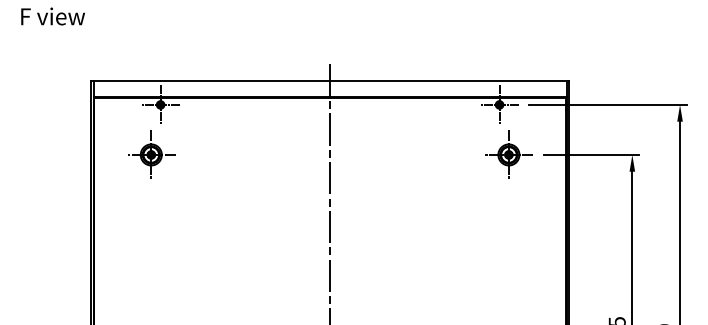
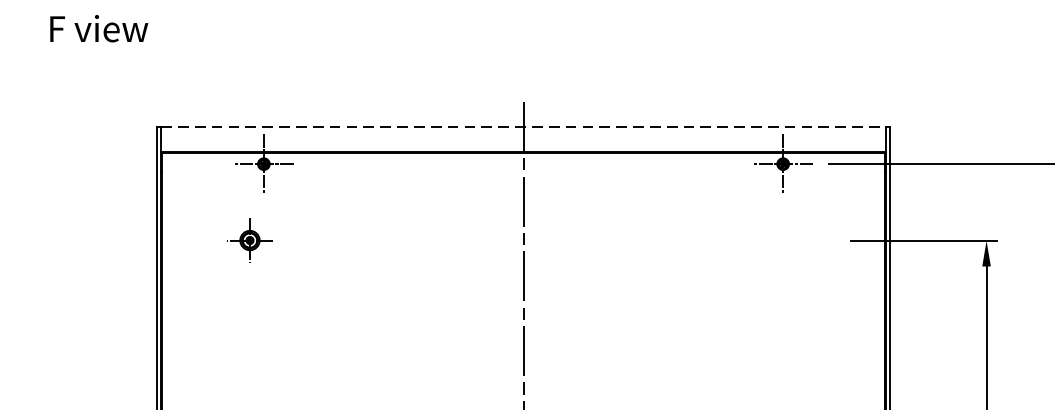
line: (330, 80) -> (524, 126), solid -> dashed
part: (151, 154) -> (249, 240), size x0.6
part: (508, 154) -> (796, 240), removed

